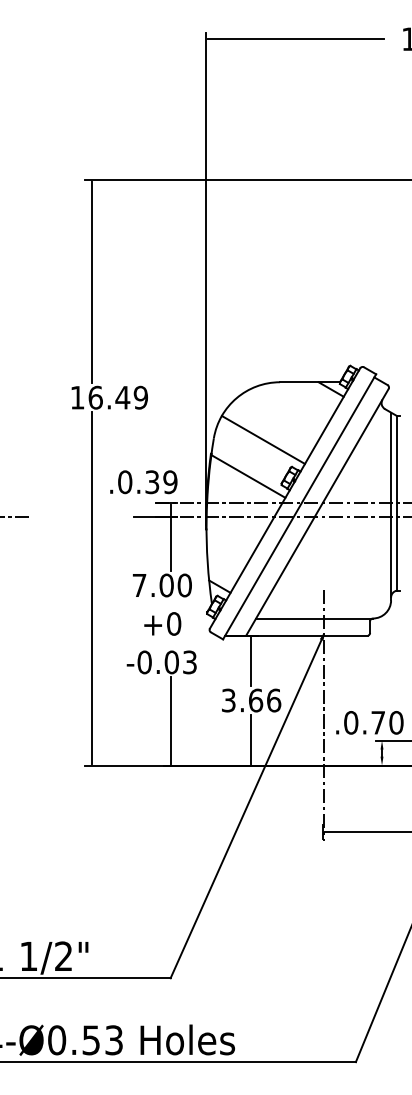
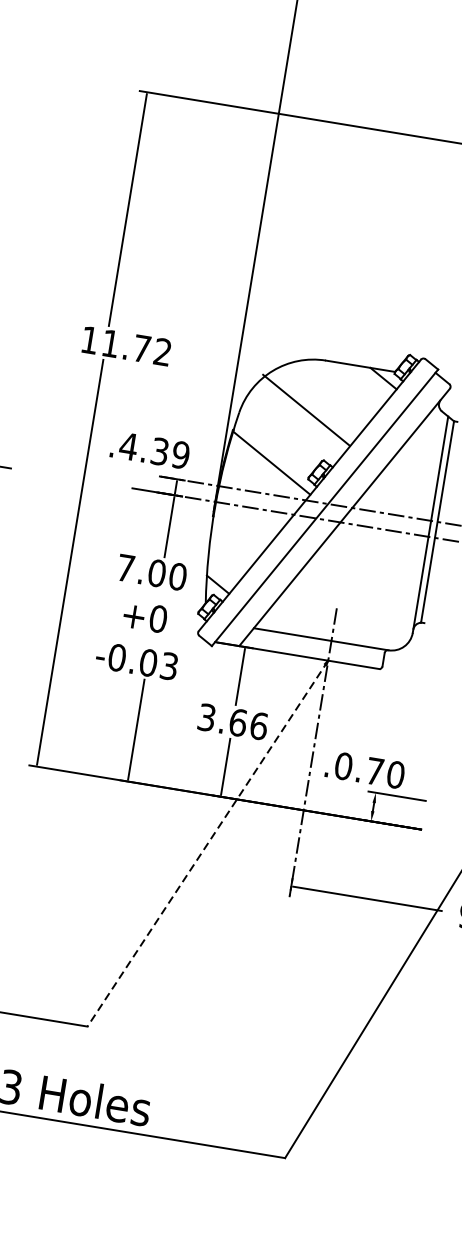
text: (117, 397) -> (135, 347), 16.49 -> 11.72
line: (263, 439) -> (306, 409), moved
text: (124, 482) -> (127, 446), .0.39 -> .4.39
line: (247, 806) -> (208, 843), solid -> dashed

